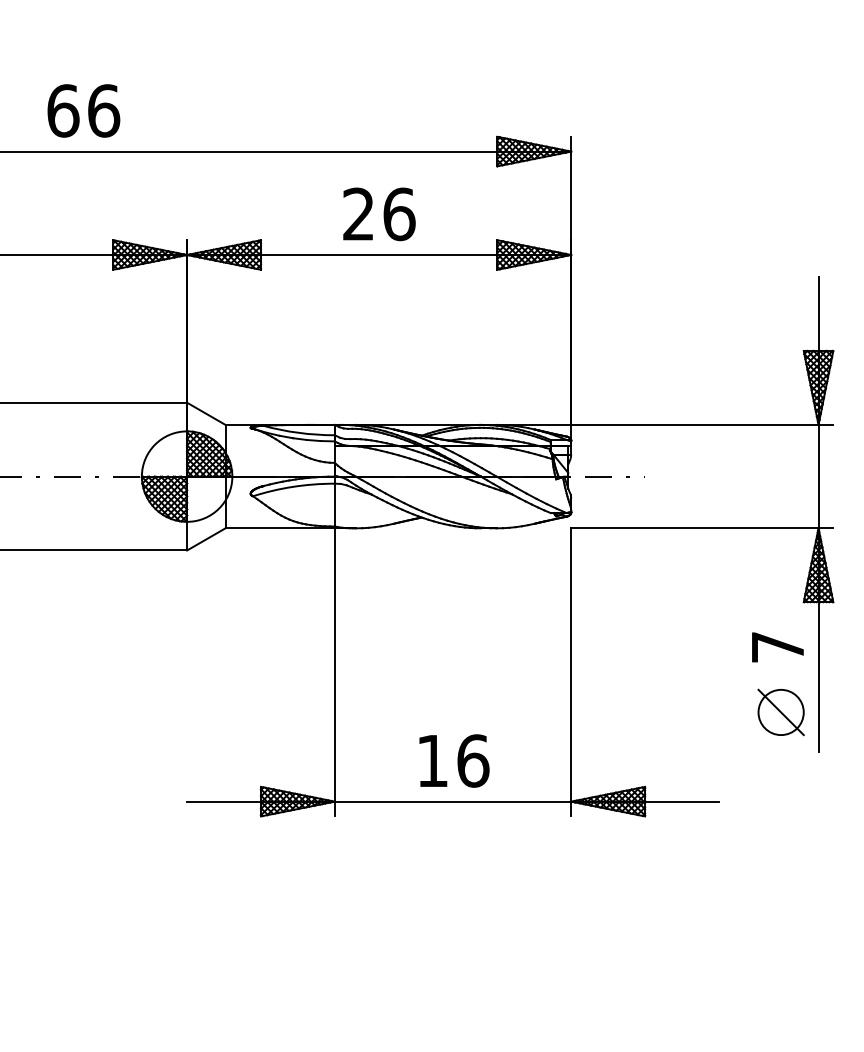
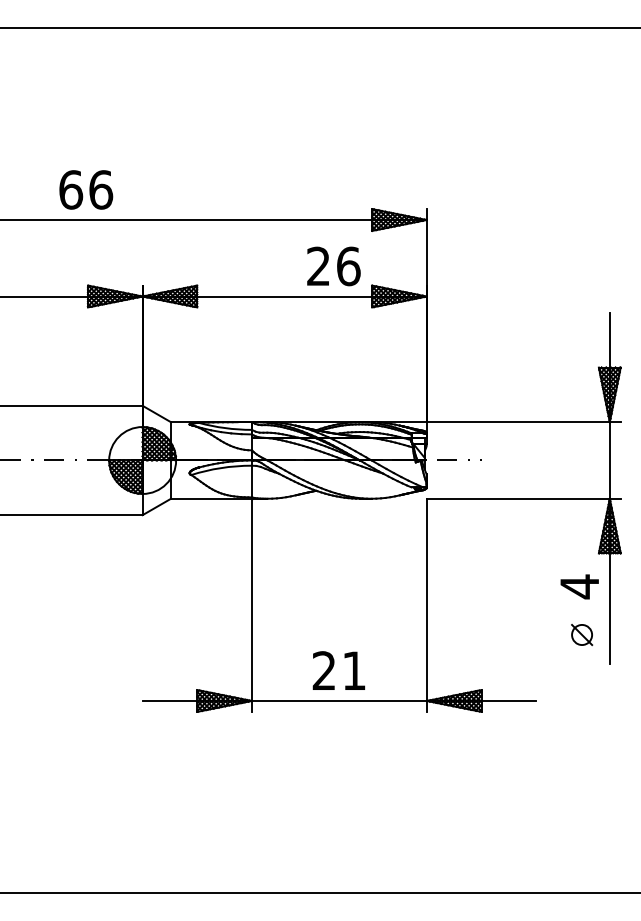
text: (84, 110) -> (86, 189), moved
text: (378, 214) -> (333, 266), moved
text: (777, 646) -> (579, 586), 7 -> 4
part: (780, 711) -> (581, 634), size x0.6
text: (453, 760) -> (339, 670), 16 -> 21

